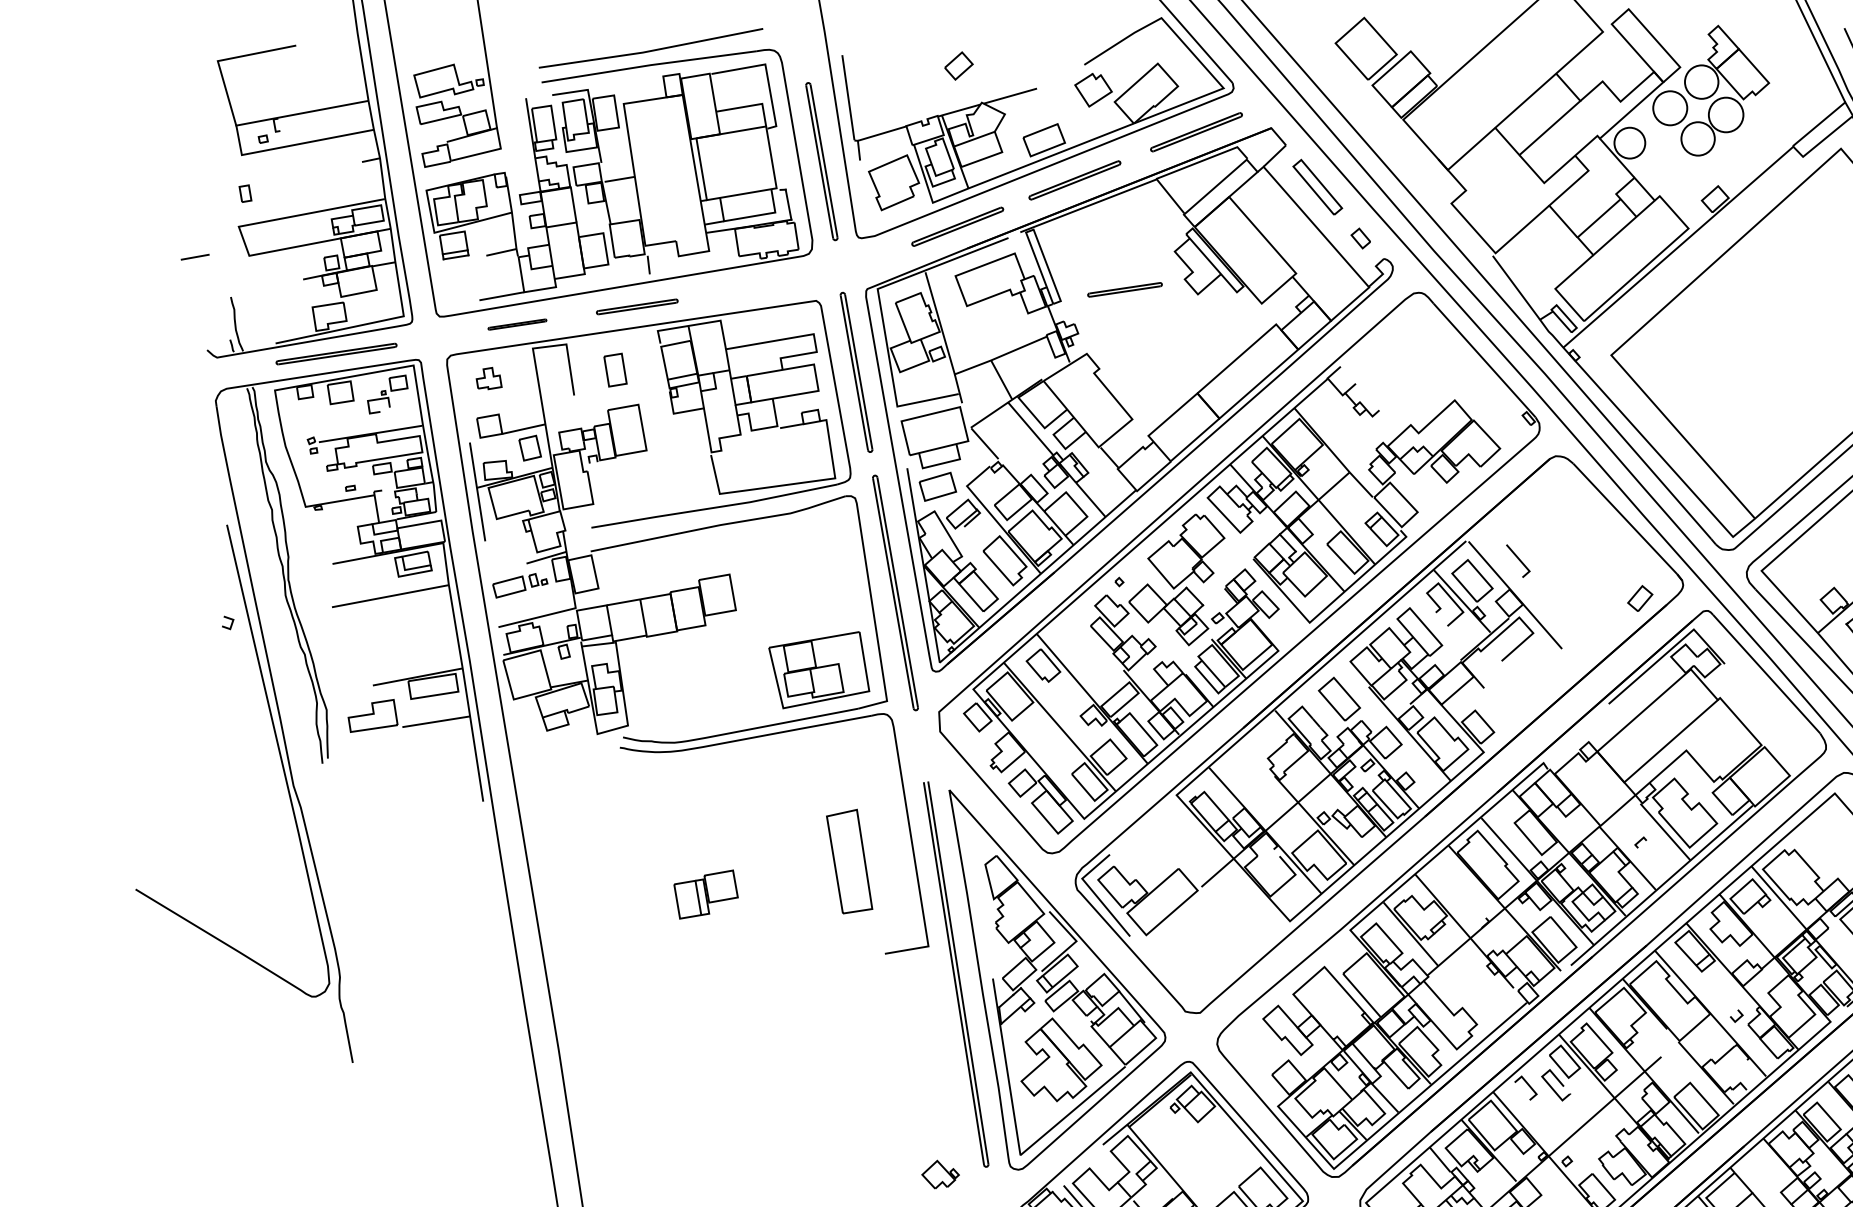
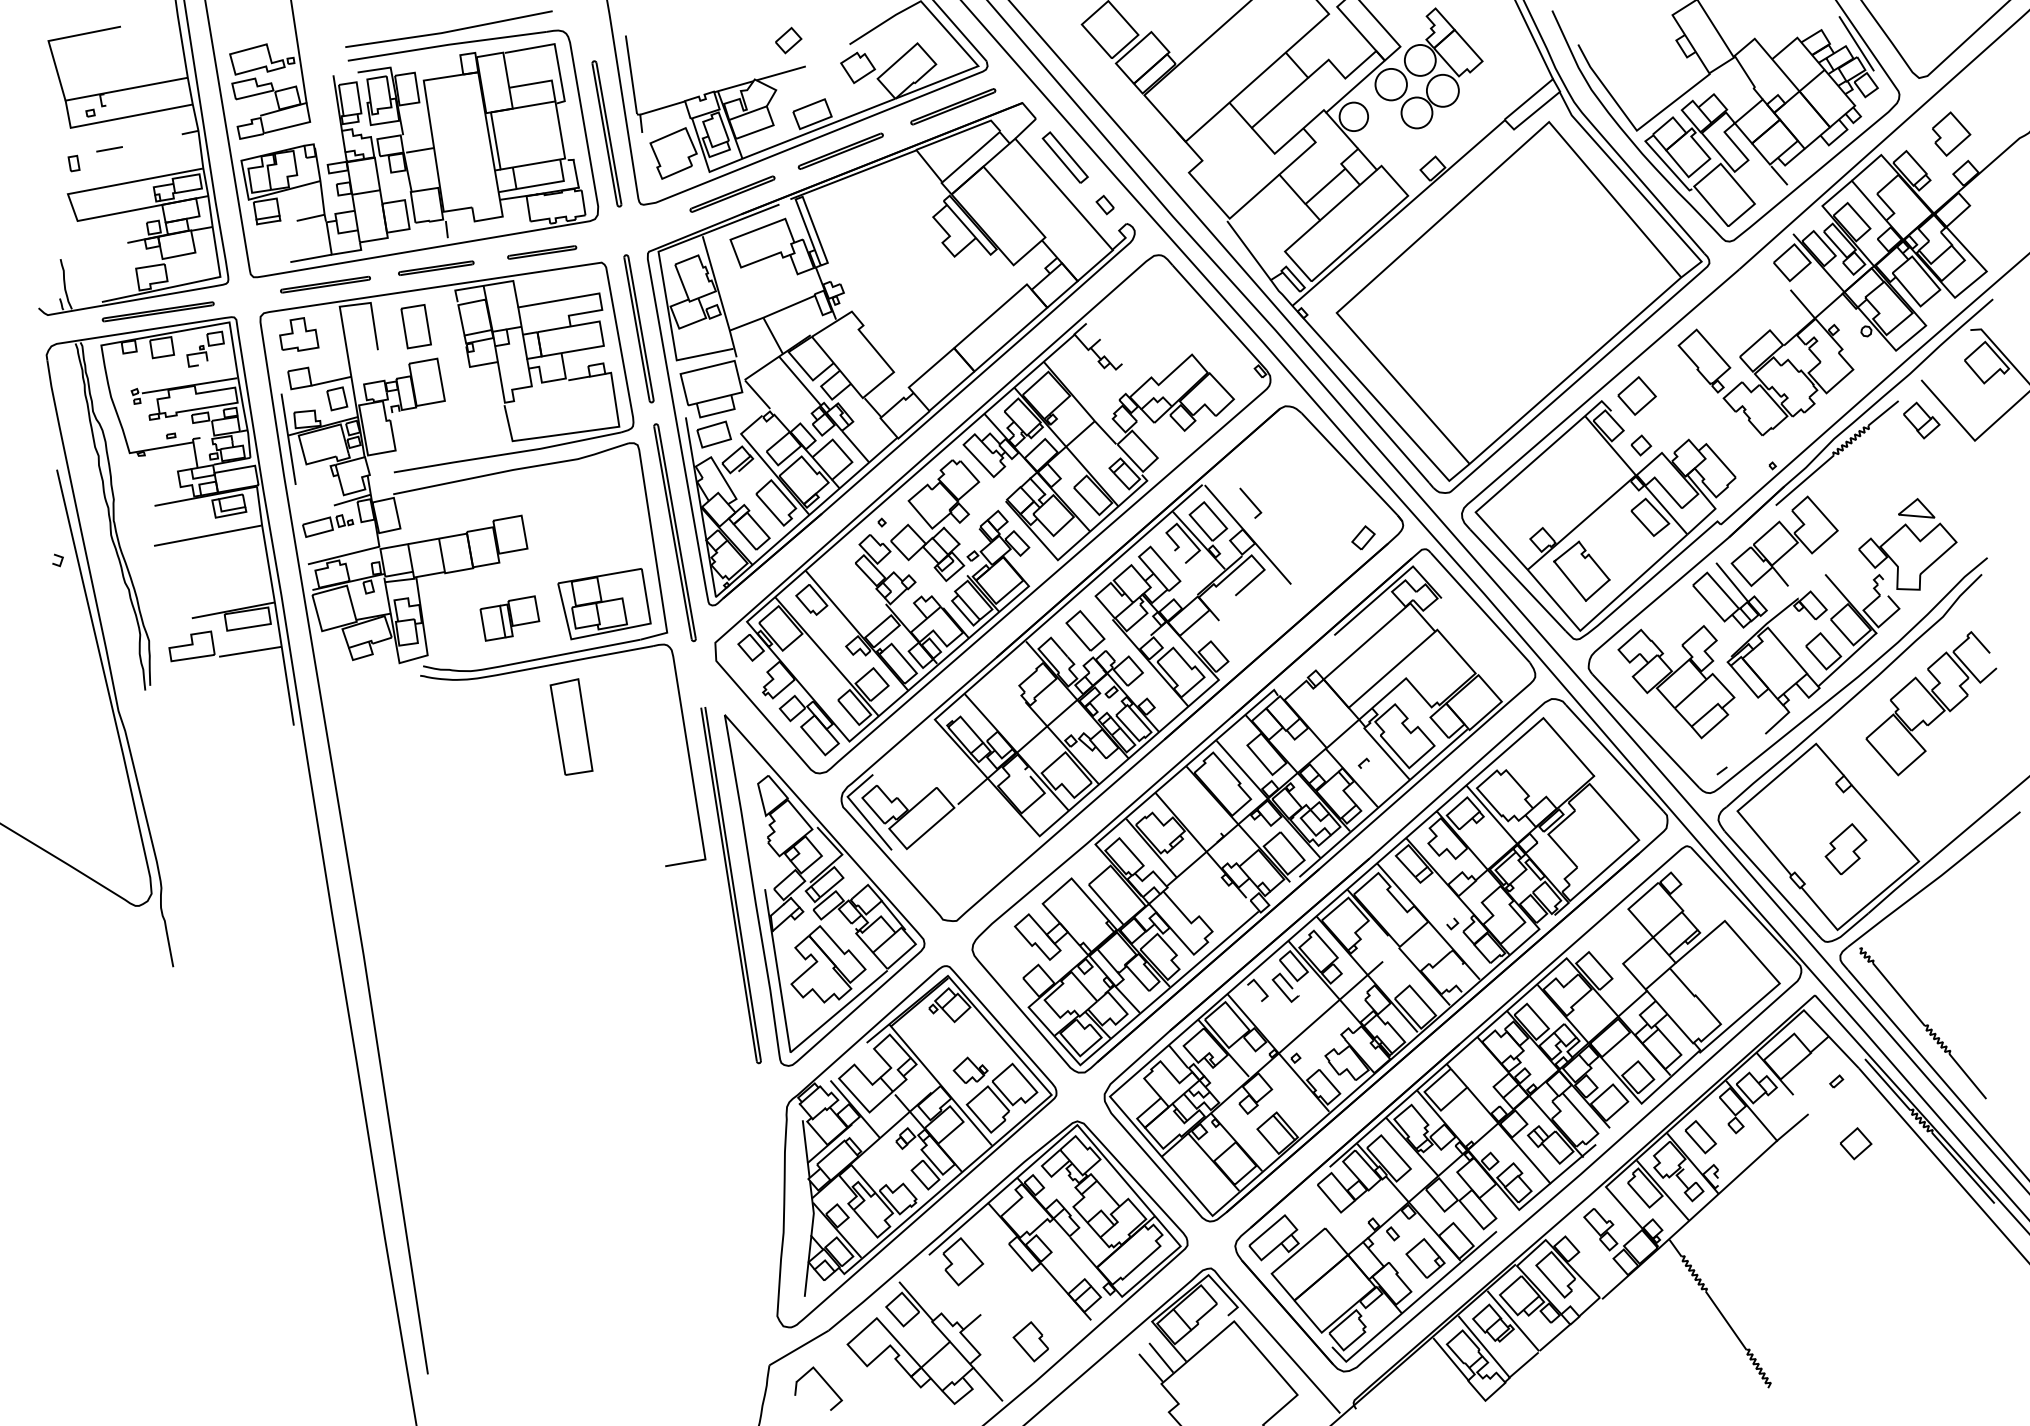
part: (958, 65) -> (788, 40), moved
line: (195, 257) -> (109, 149), moved
part: (1125, 289) -> (542, 252), moved
part: (517, 324) -> (325, 284), size x1.67
part: (614, 369) -> (415, 326), size x1.43
part: (489, 378) -> (299, 334), size x1.67
part: (849, 861) -> (571, 726), moved
part: (705, 894) -> (509, 618), moved
part: (940, 1173) -> (970, 1069), moved

